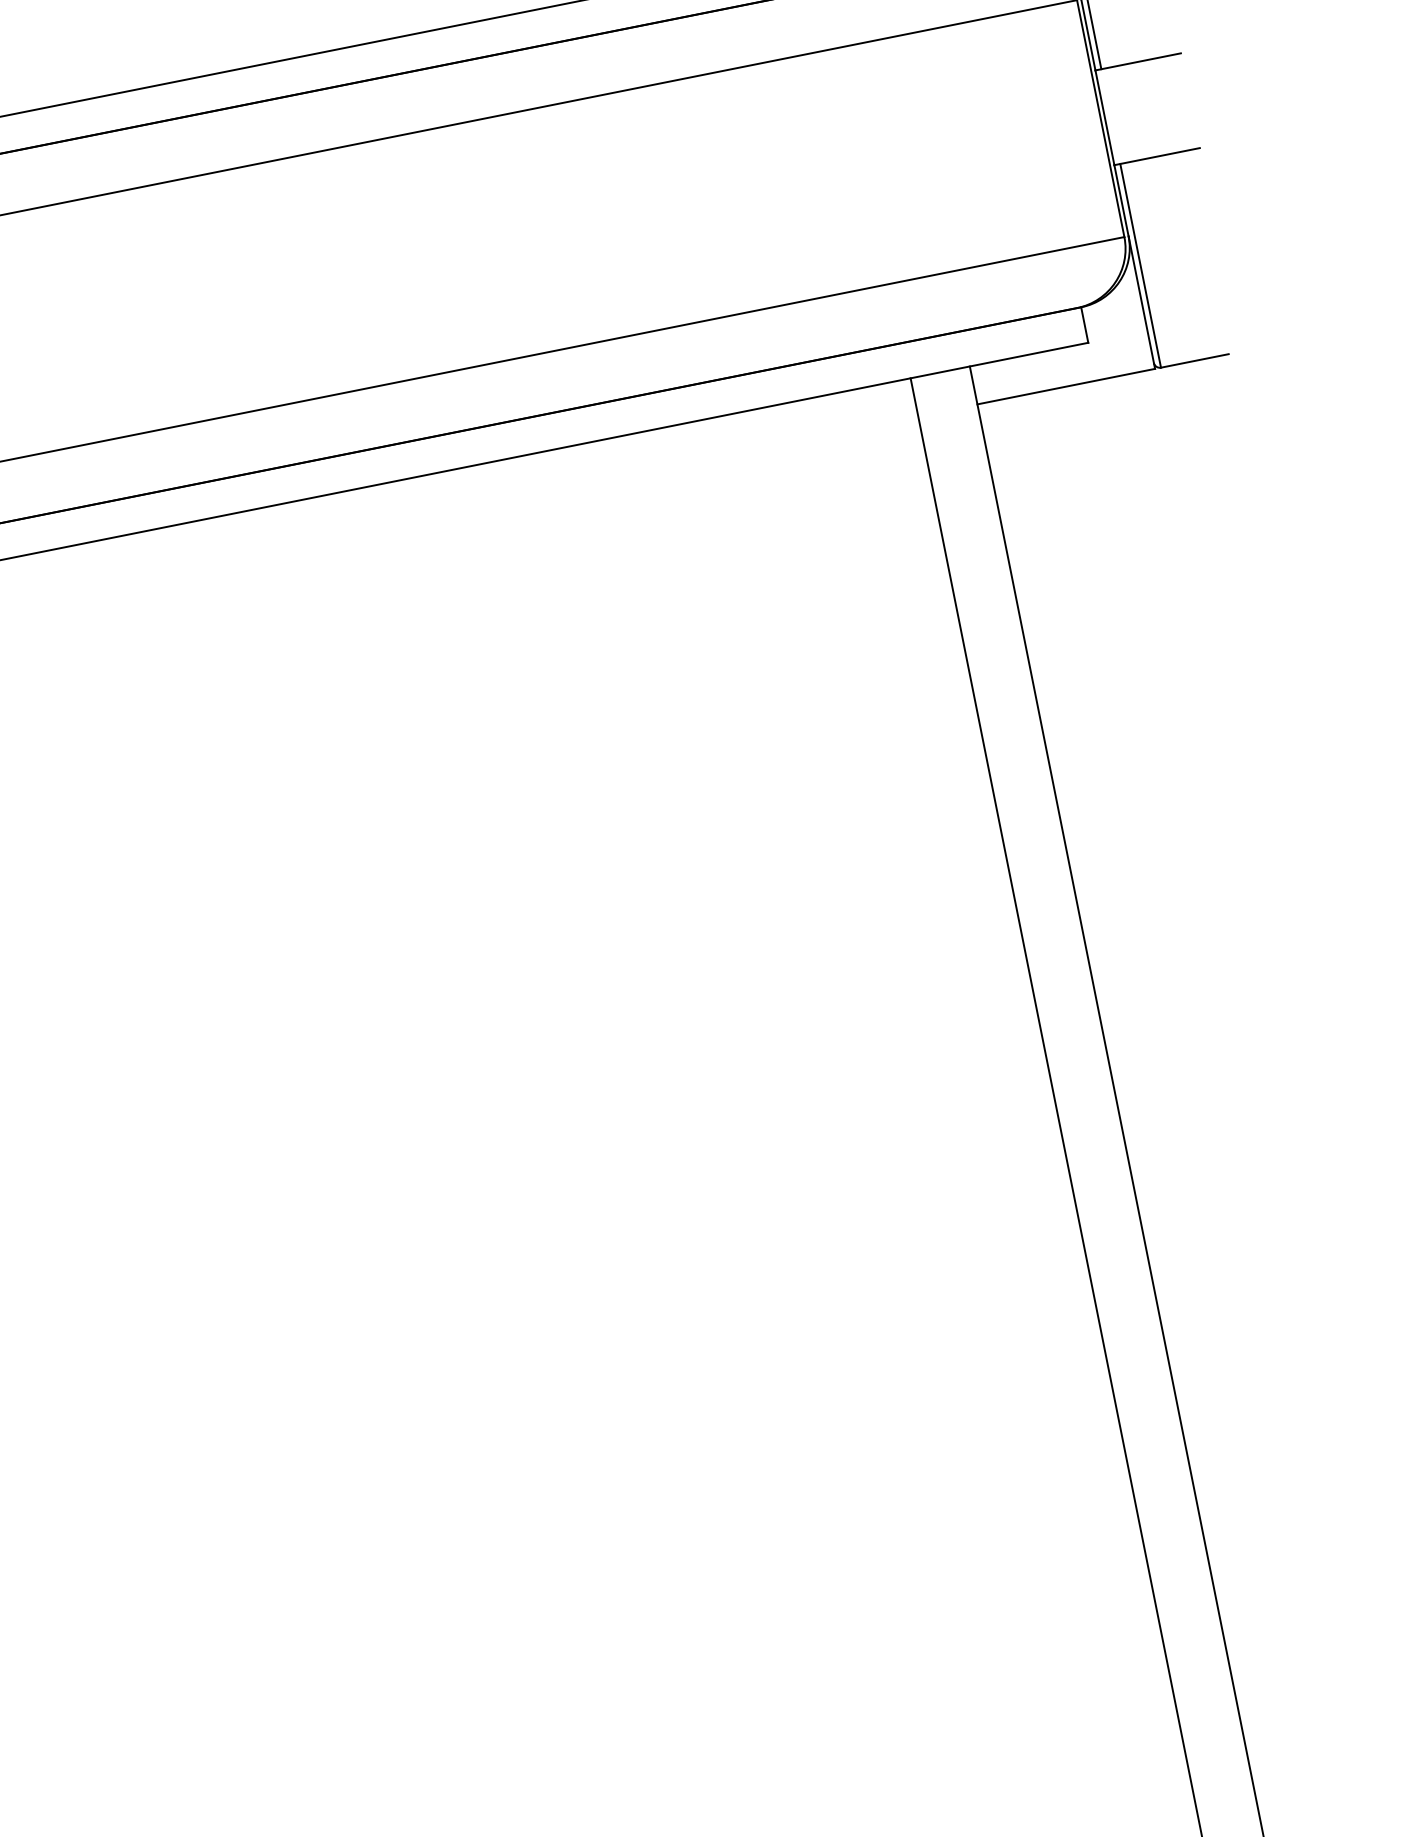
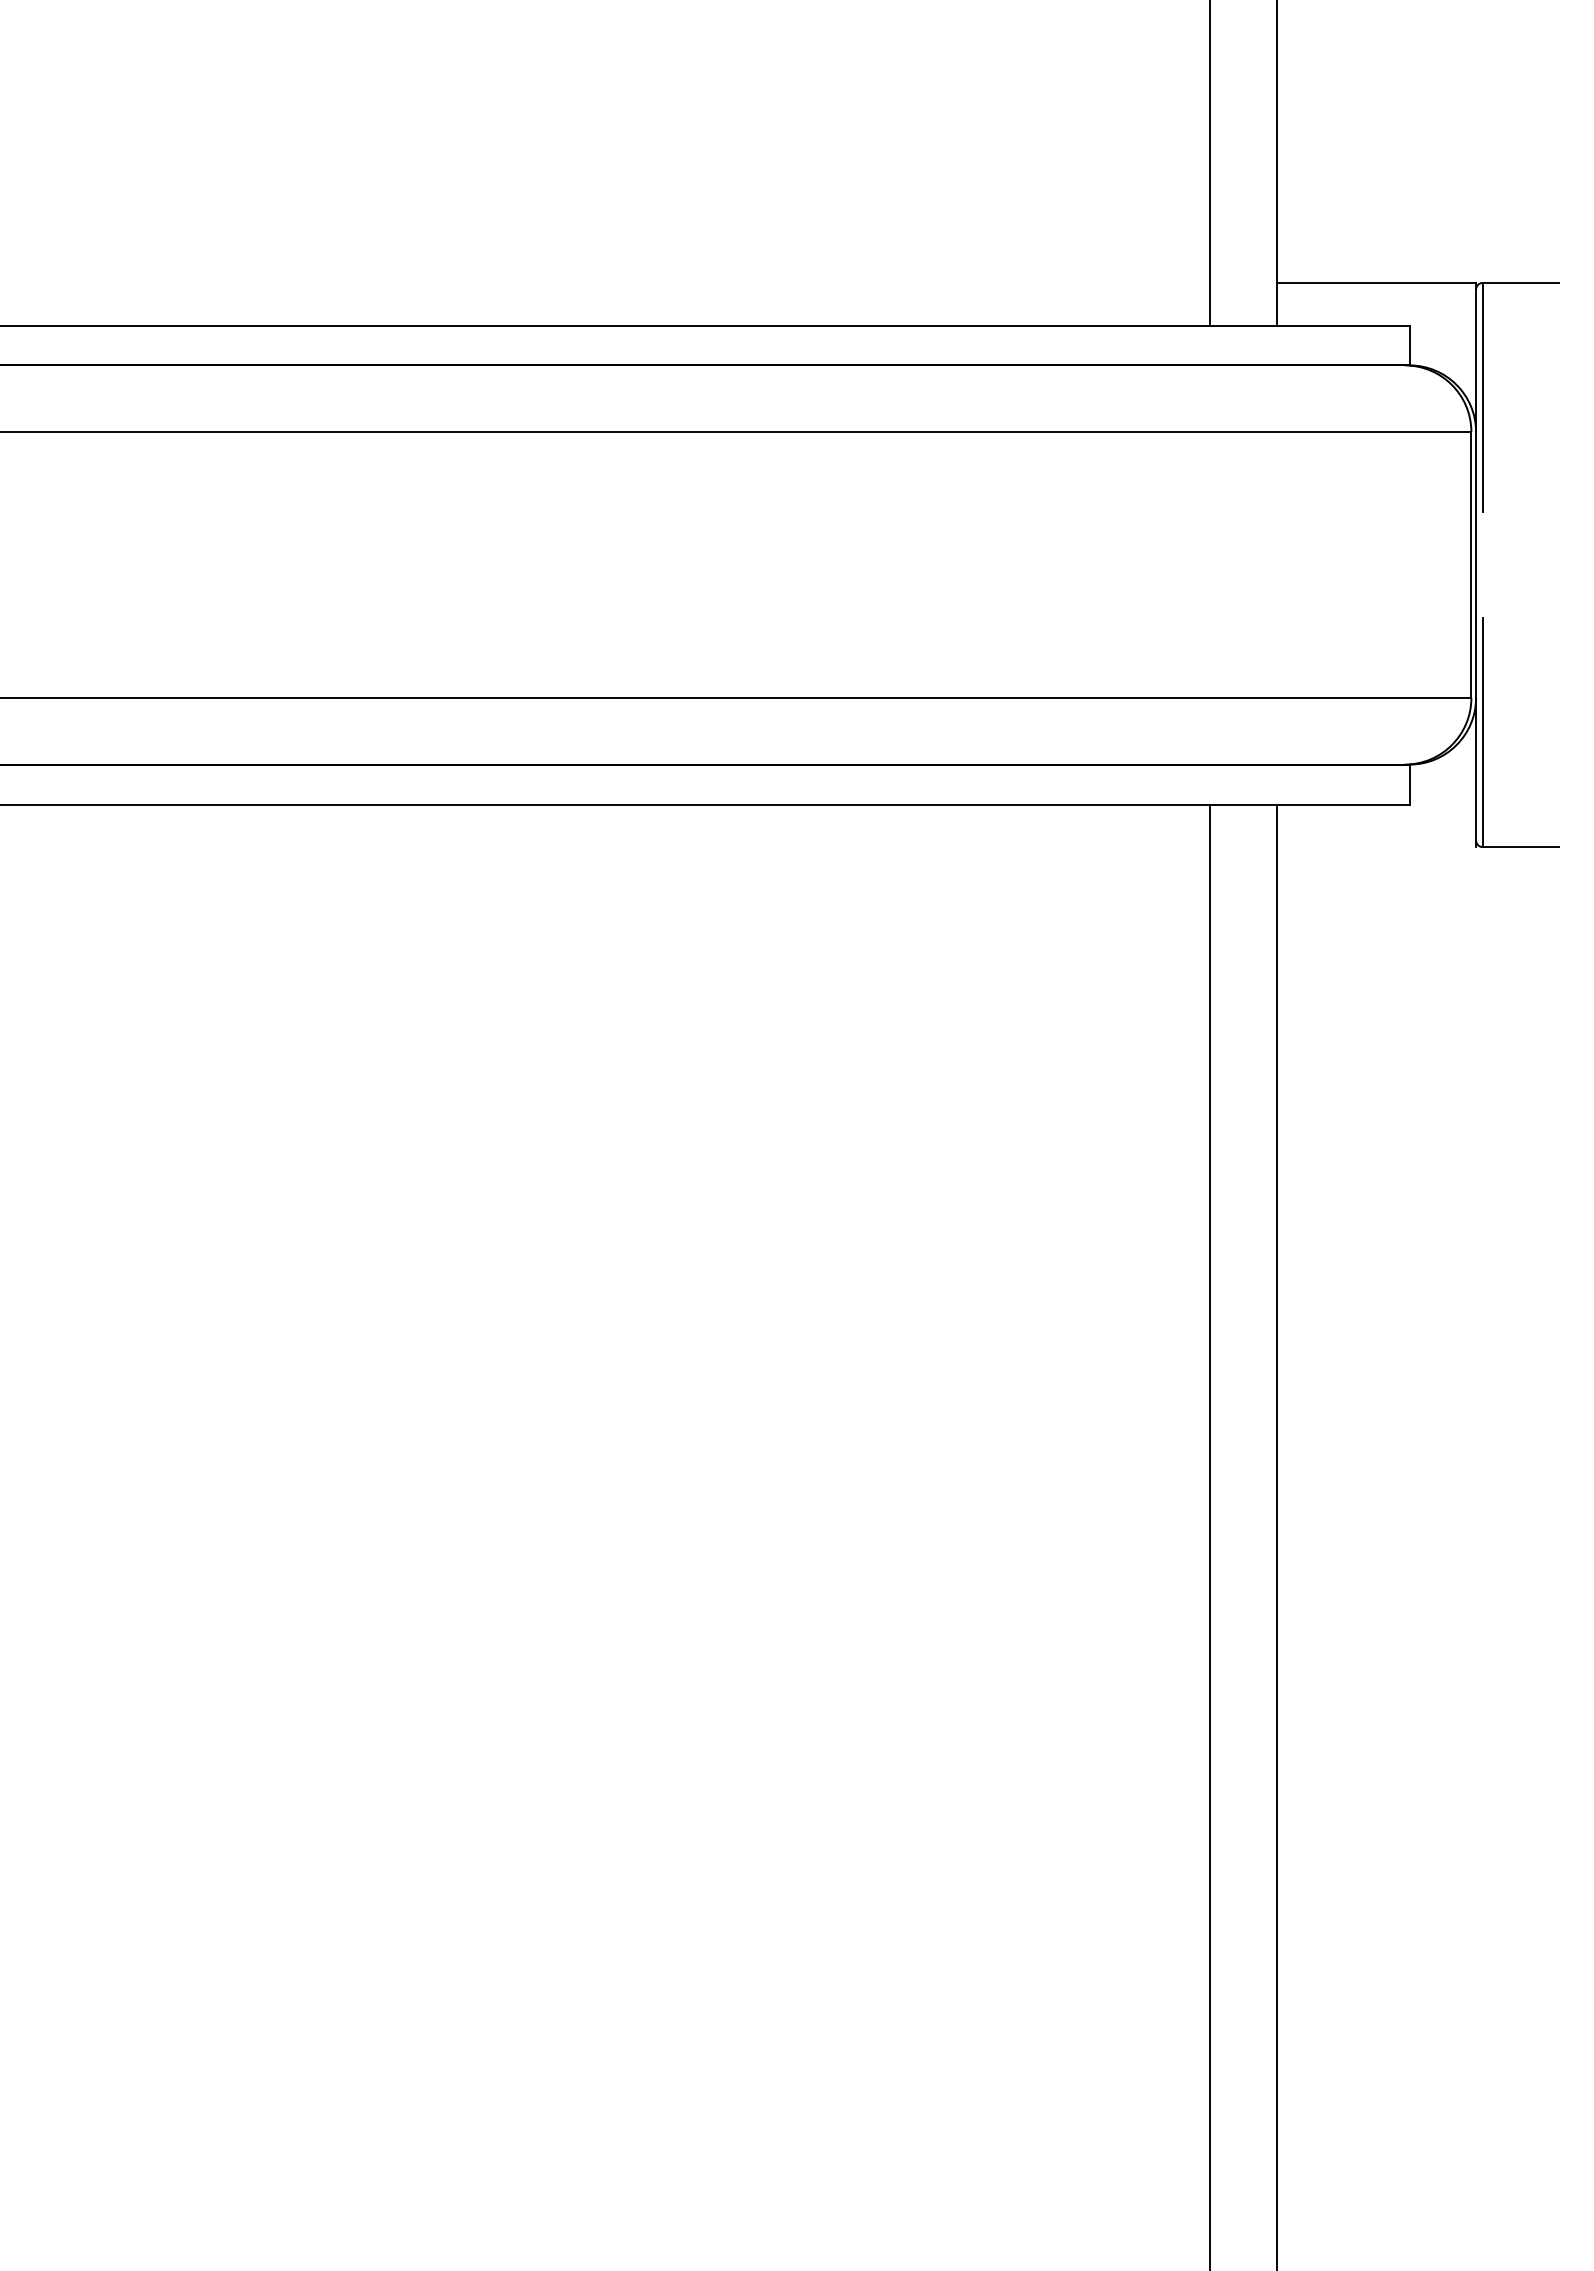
line: (1138, 61) -> (1524, 511), removed
line: (1157, 156) -> (1524, 618), removed
line: (1066, 386) -> (1376, 847), removed

